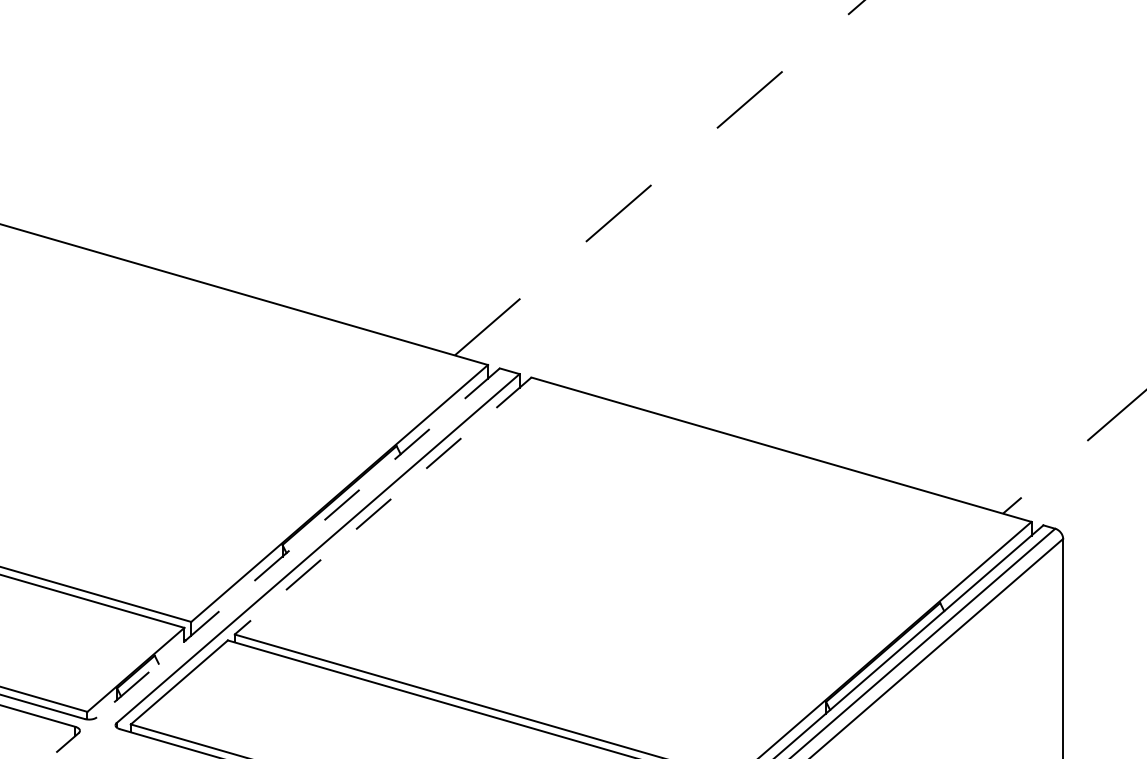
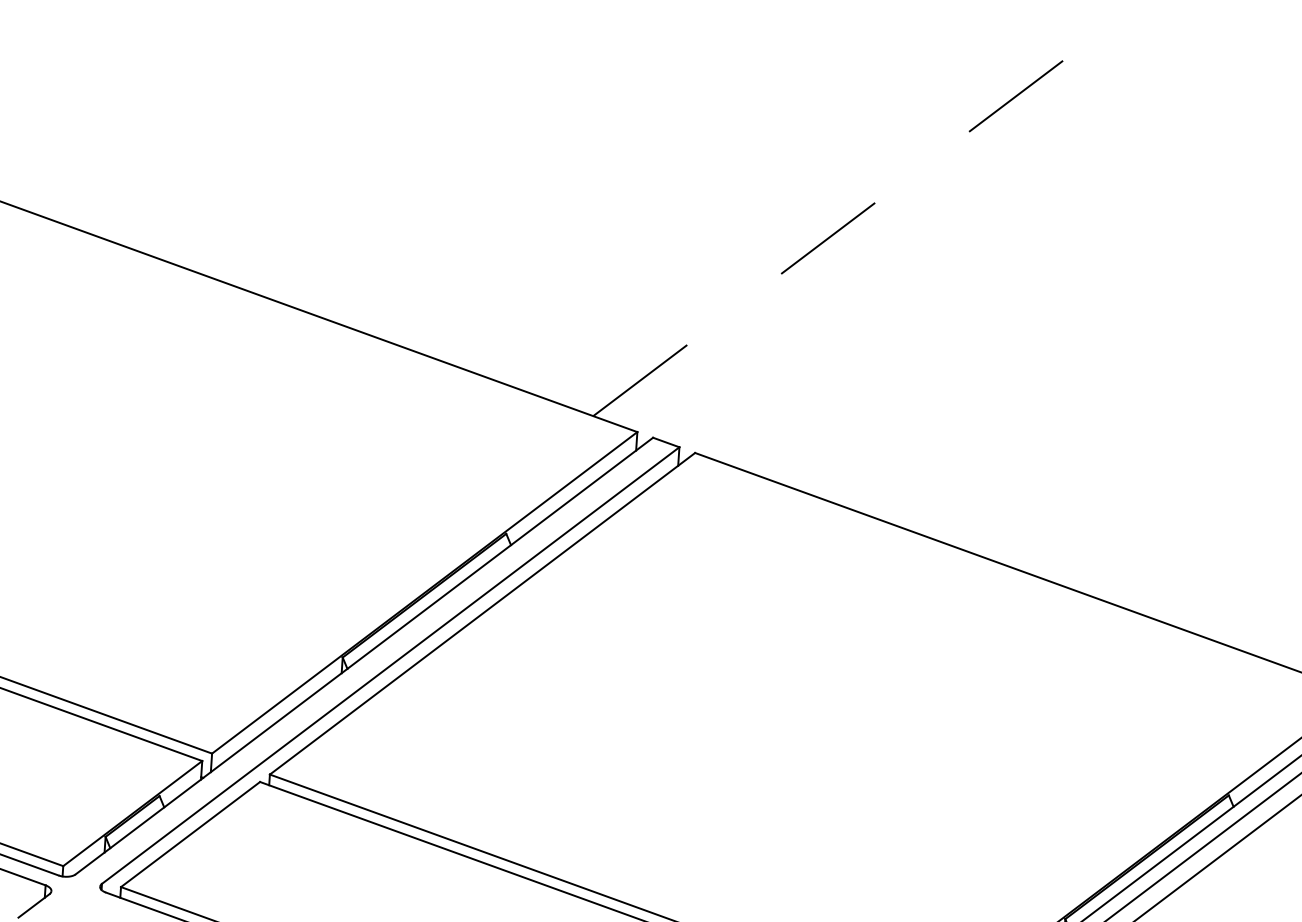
line: (382, 506) -> (481, 614), dashed -> solid
line: (298, 543) -> (364, 656), dashed -> solid

